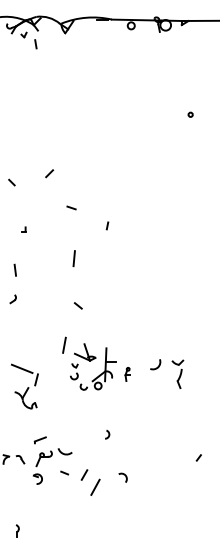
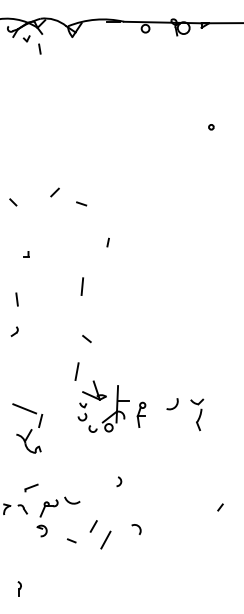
line: (71, 207) -> (81, 203), moved
line: (107, 225) -> (108, 242), moved
line: (64, 344) -> (77, 370), moved
part: (127, 374) -> (141, 415), size x1.67
part: (39, 440) -> (30, 488), moved
line: (64, 472) -> (71, 540), moved

